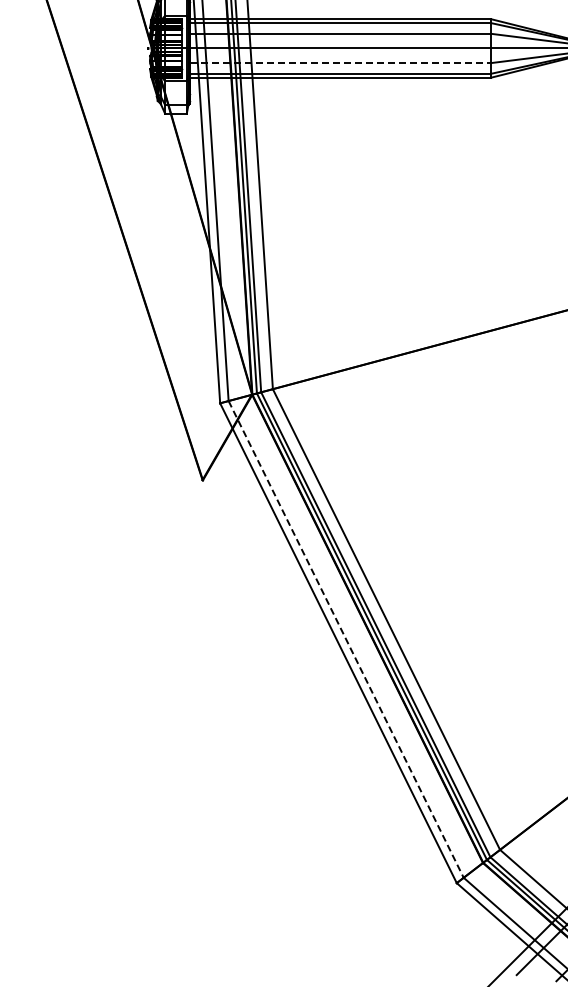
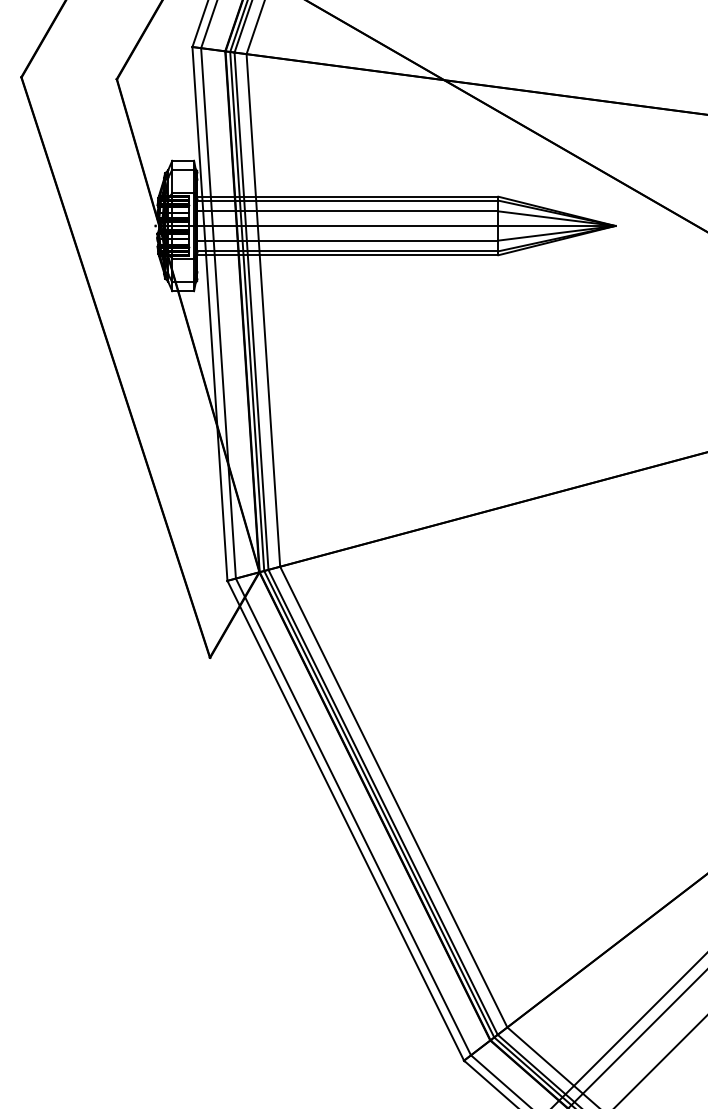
line: (341, 62) -> (348, 240), dashed -> solid
line: (346, 638) -> (353, 816), dashed -> solid

